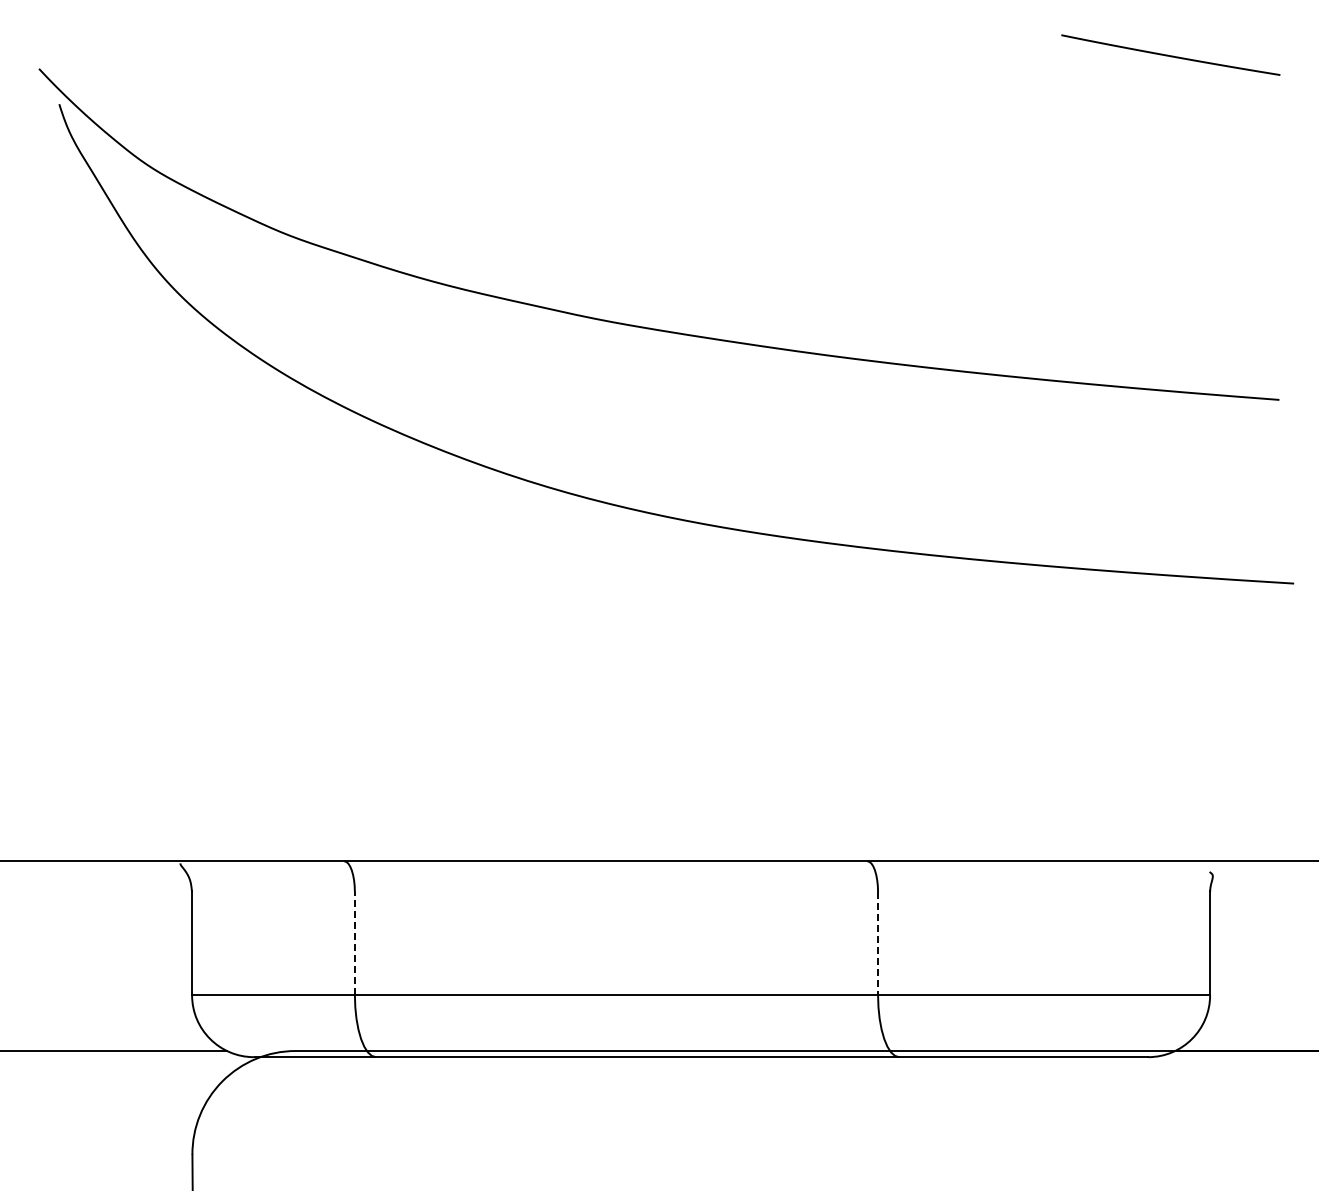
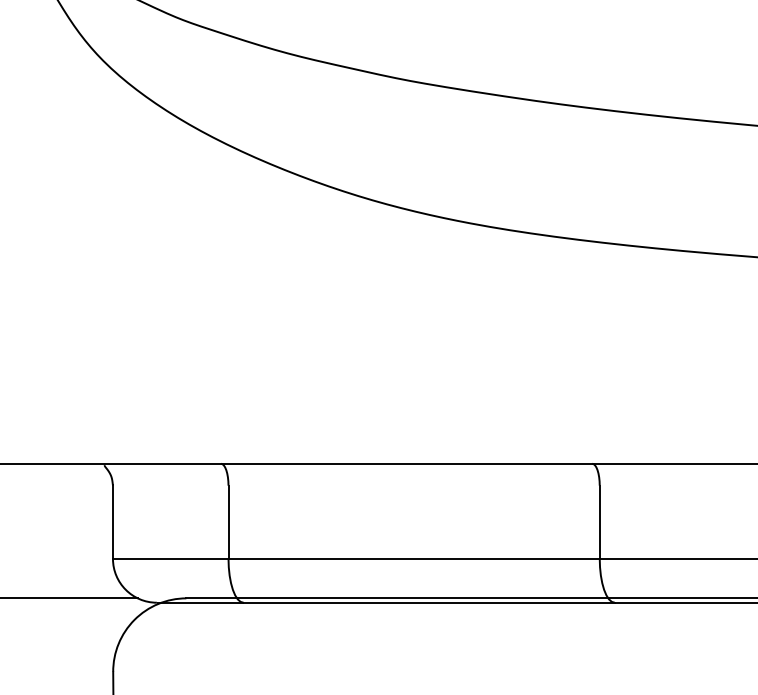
line: (354, 943) -> (228, 522), dashed -> solid
line: (878, 943) -> (600, 522), dashed -> solid

